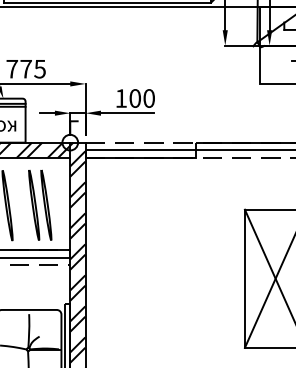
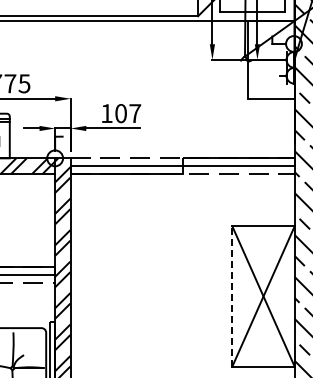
text: (149, 98) -> (135, 113), 100 -> 107
part: (40, 204) -> (24, 221), removed
line: (245, 277) -> (232, 295), solid -> dashed

